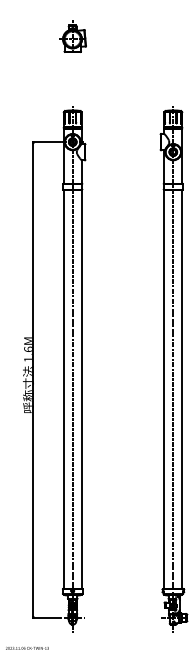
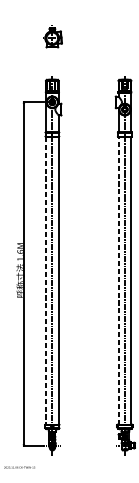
part: (72, 36) -> (52, 36), moved
line: (164, 388) -> (118, 280), solid -> dashed
line: (63, 389) -> (45, 280), solid -> dashed

